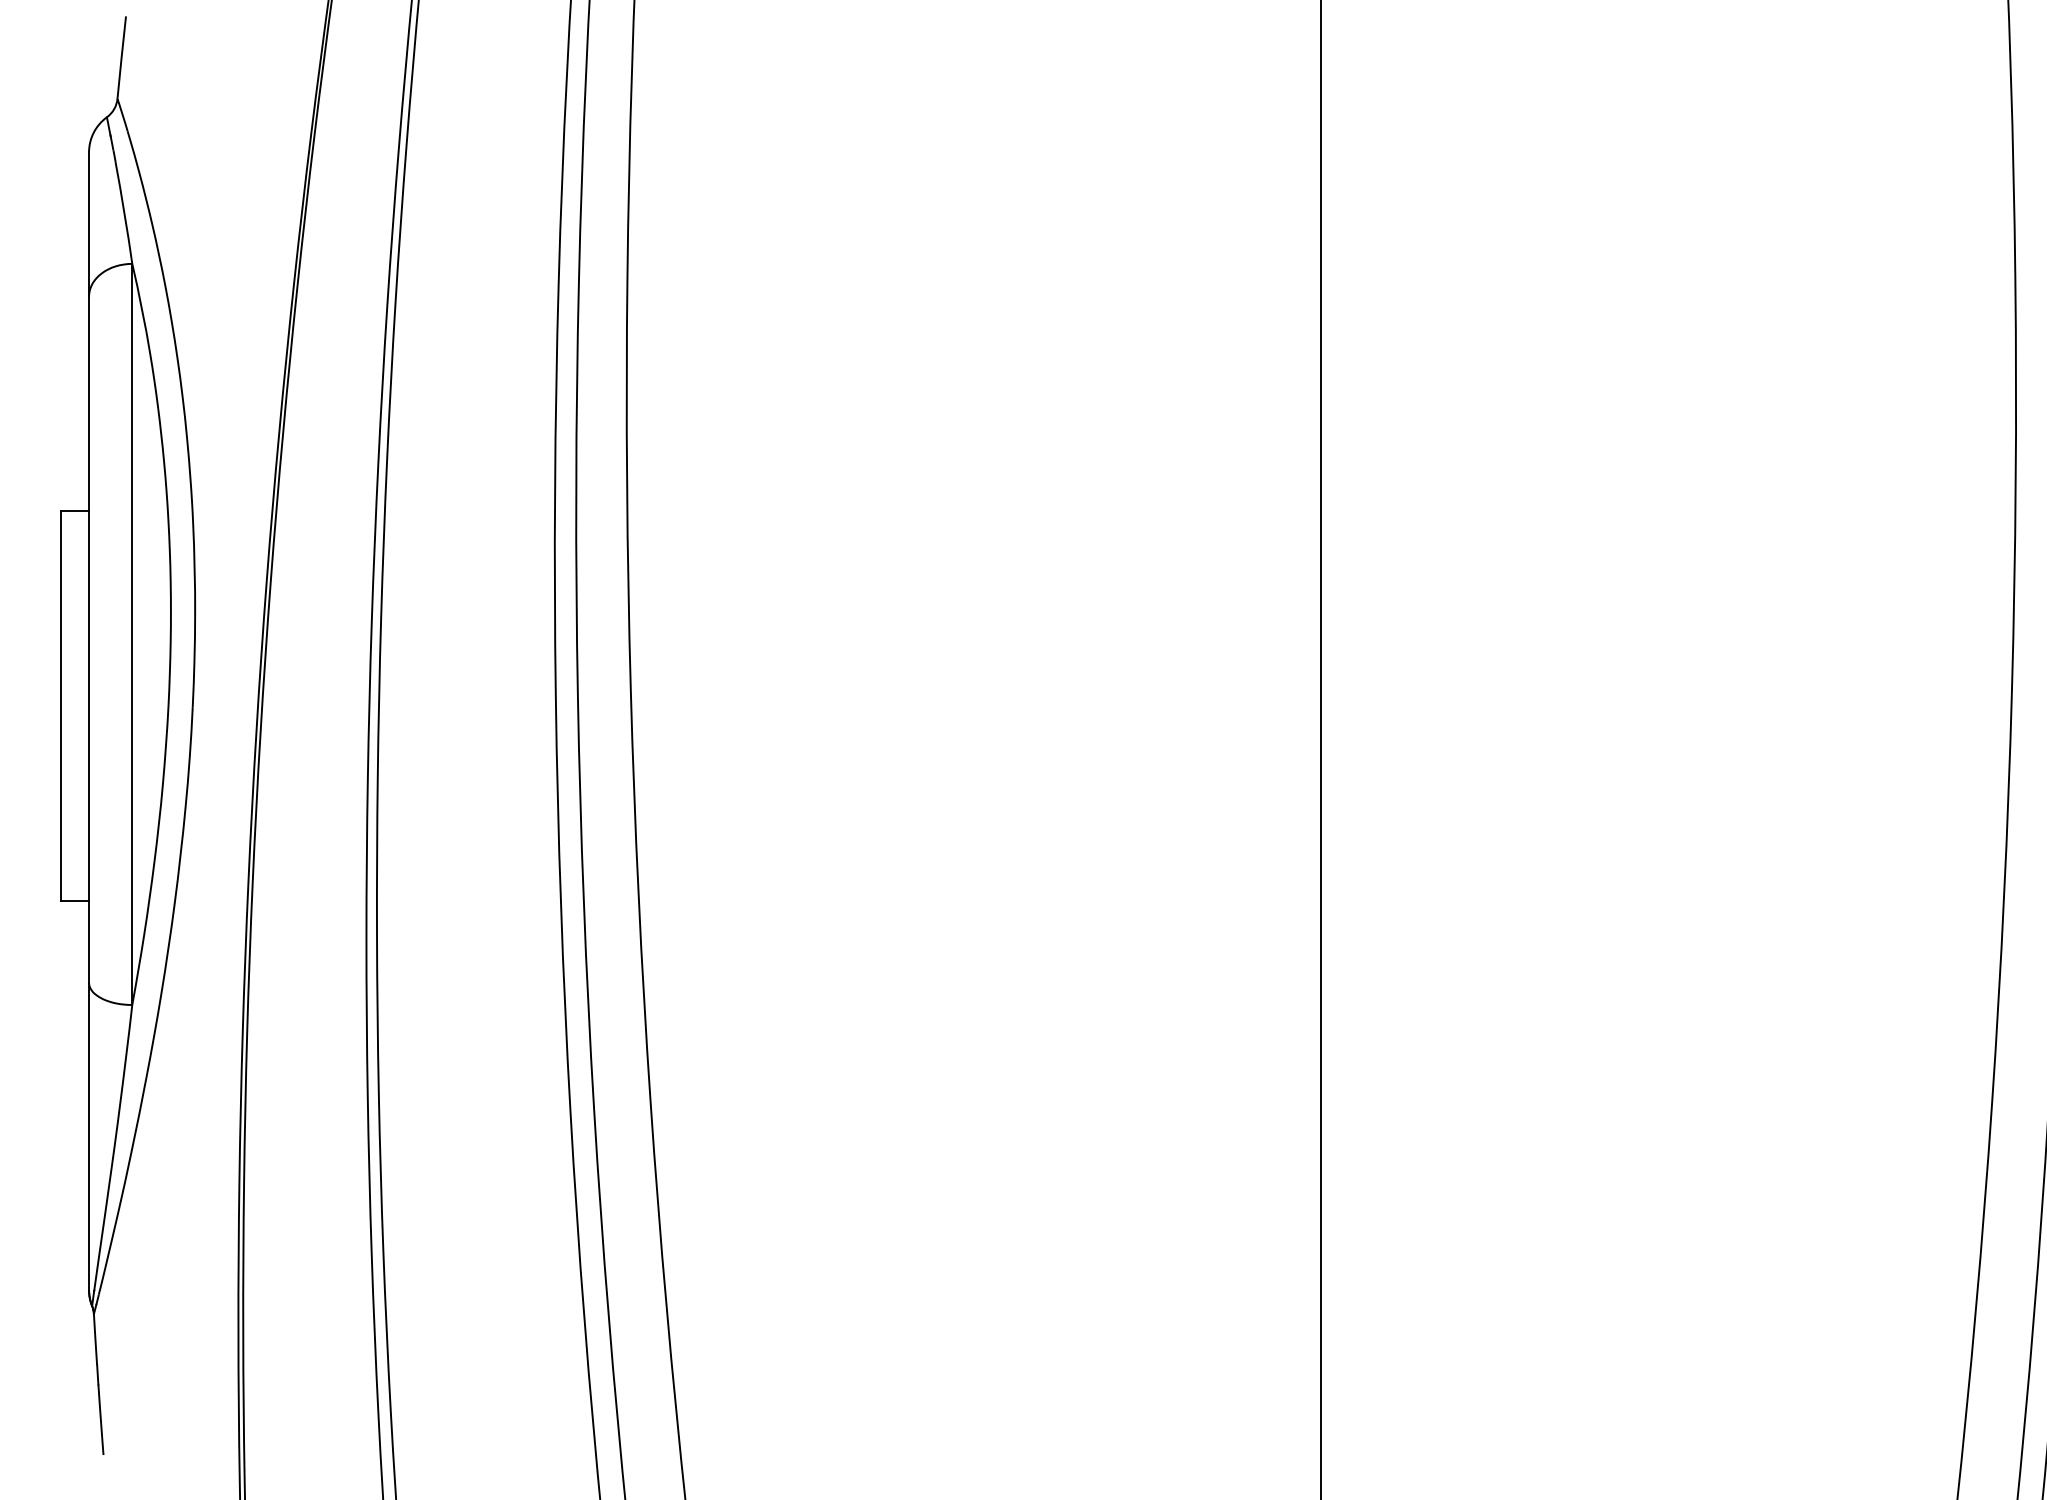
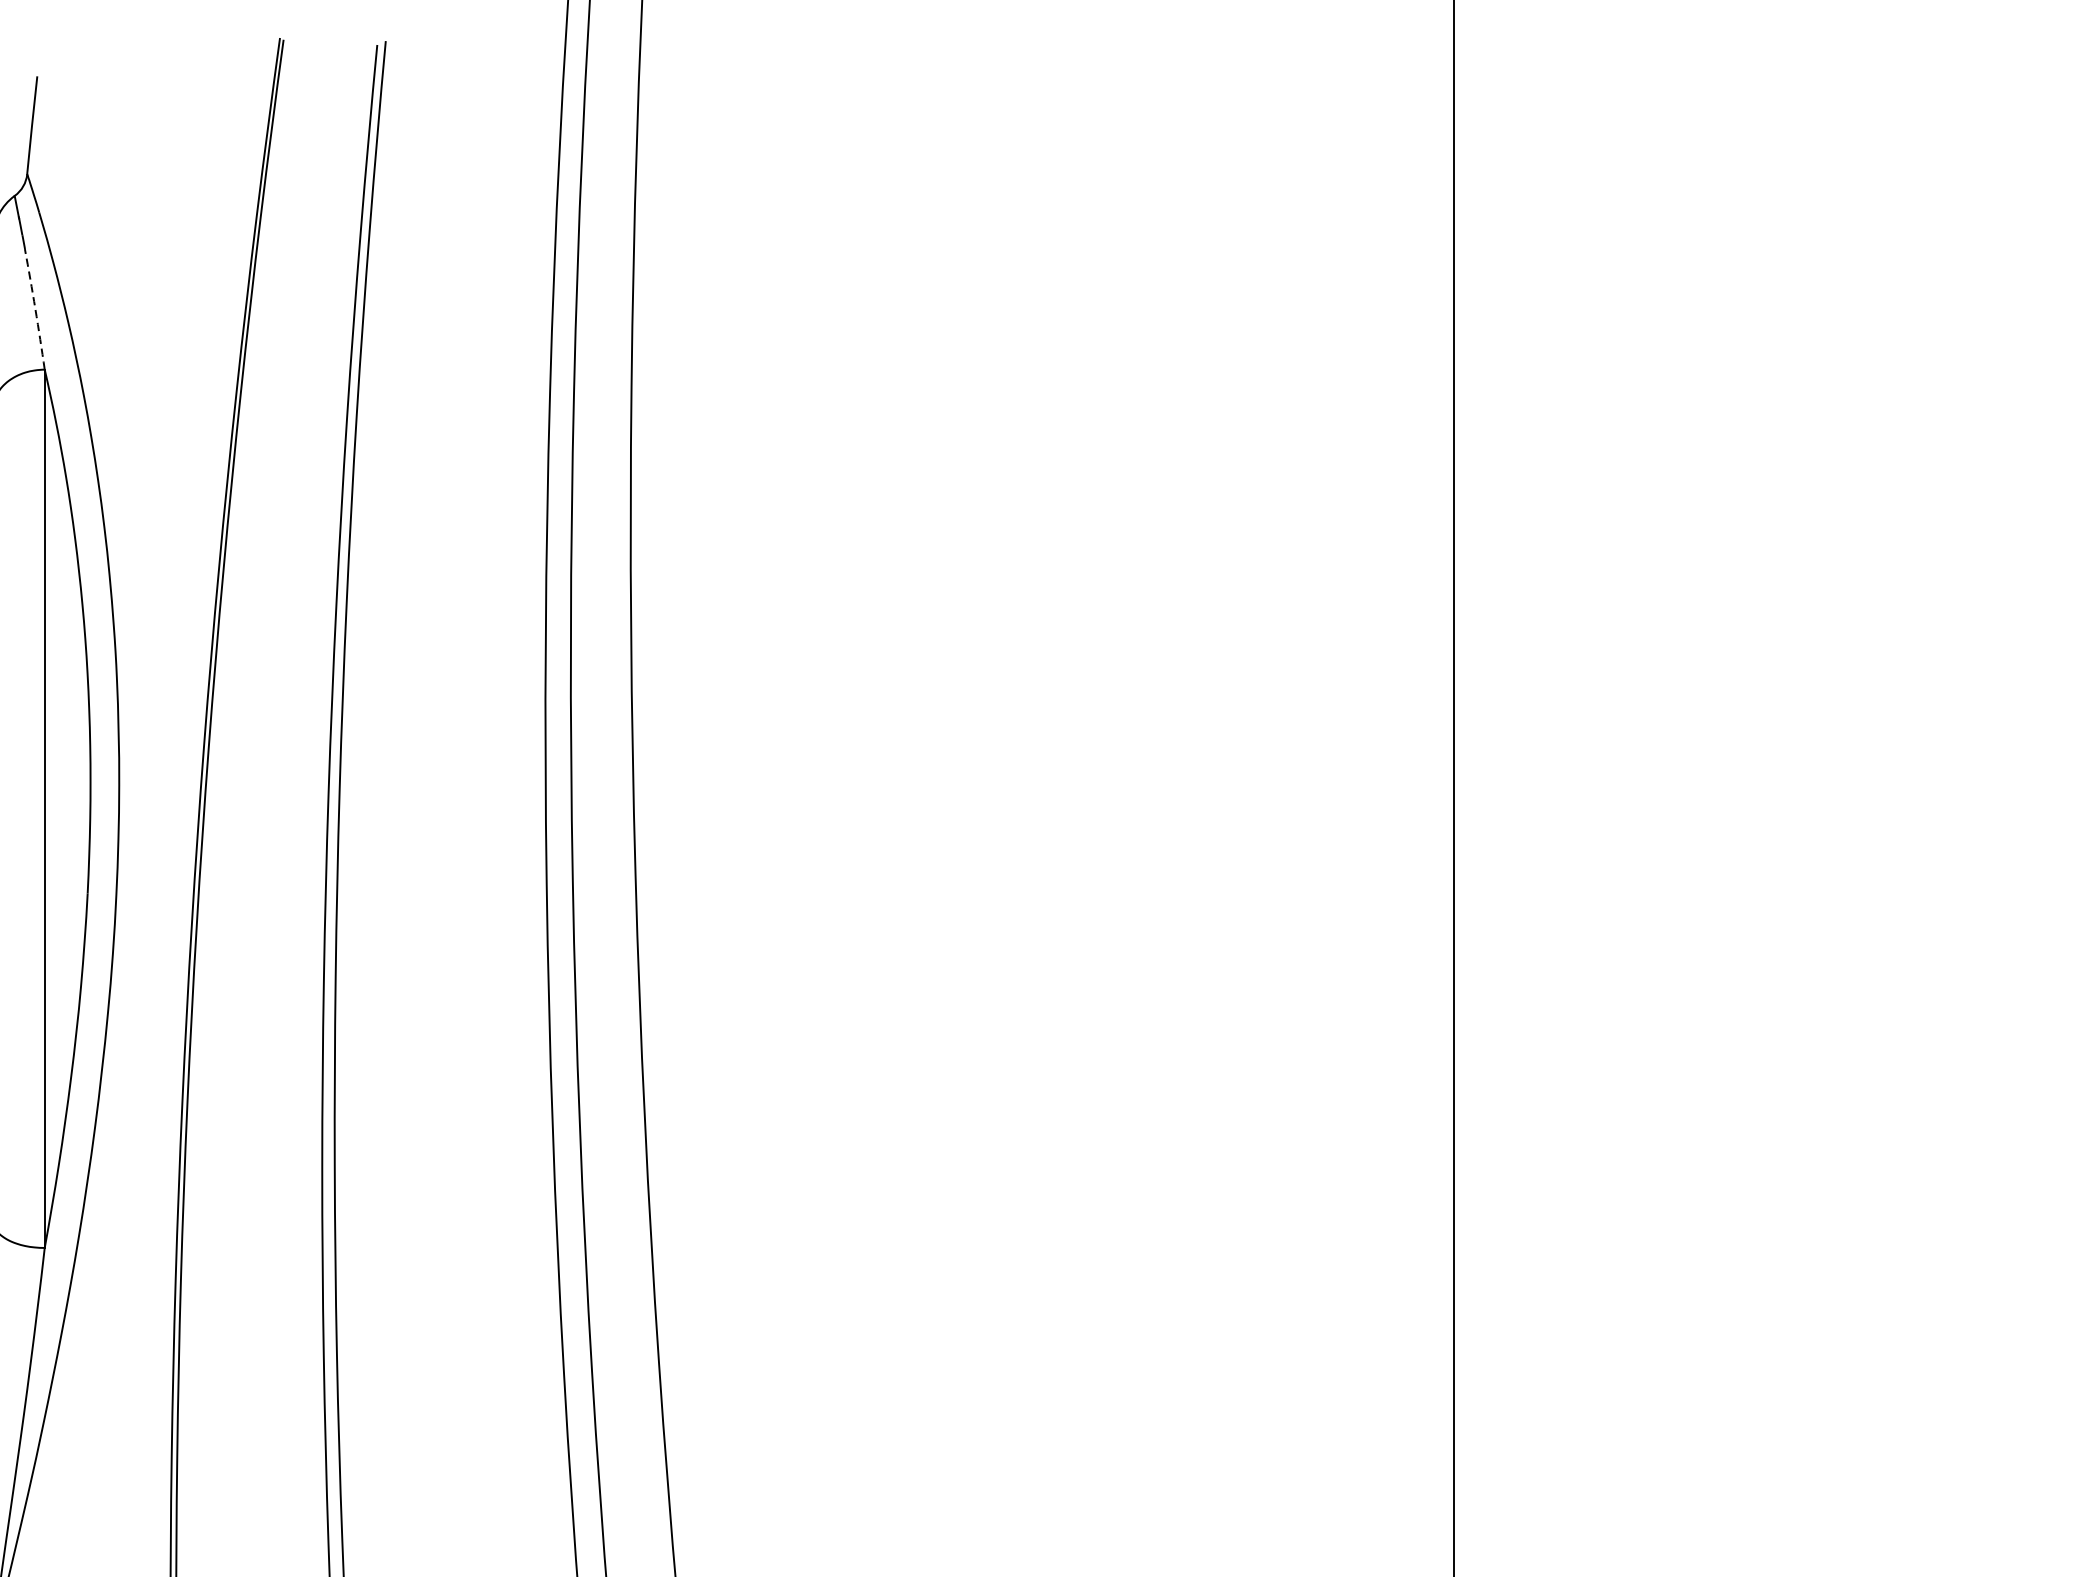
arc: (124, 212) -> (35, 308), solid -> dashed

